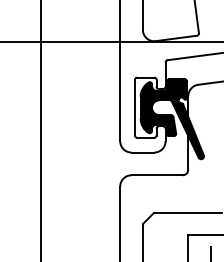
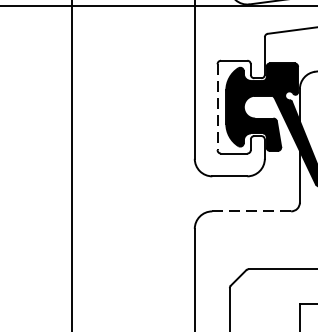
line: (134, 107) -> (216, 106), solid -> dashed
line: (157, 175) -> (252, 211), solid -> dashed

